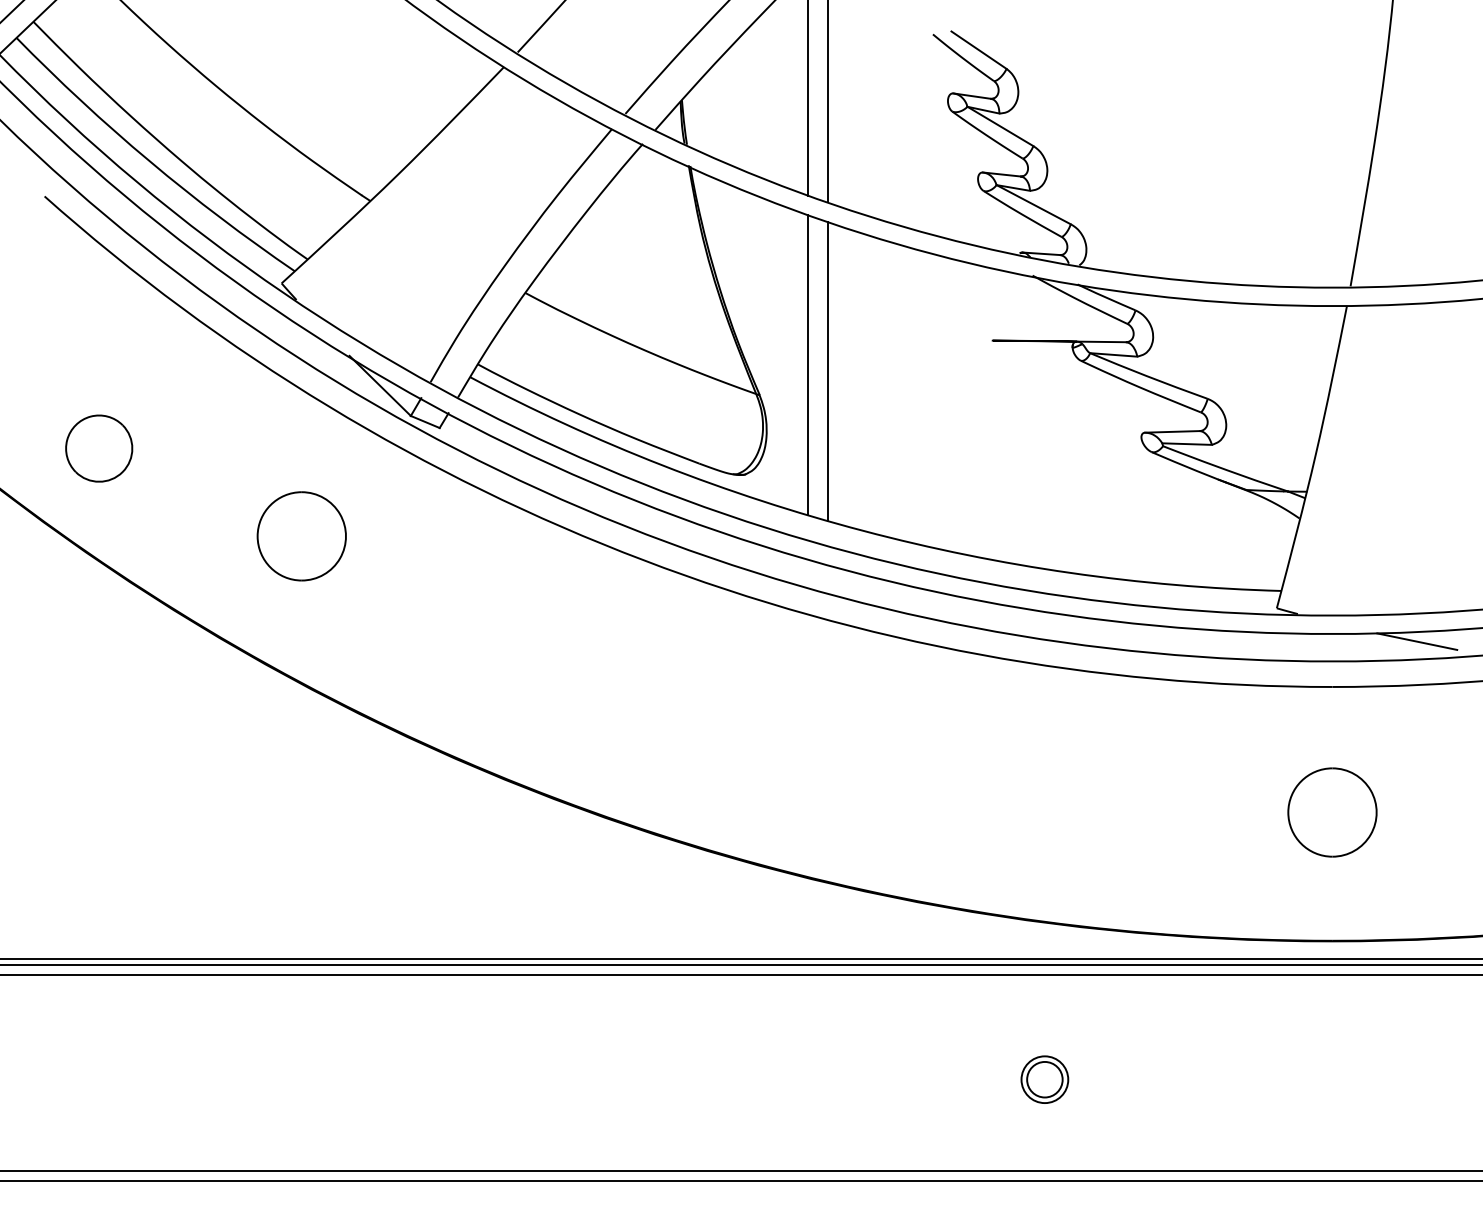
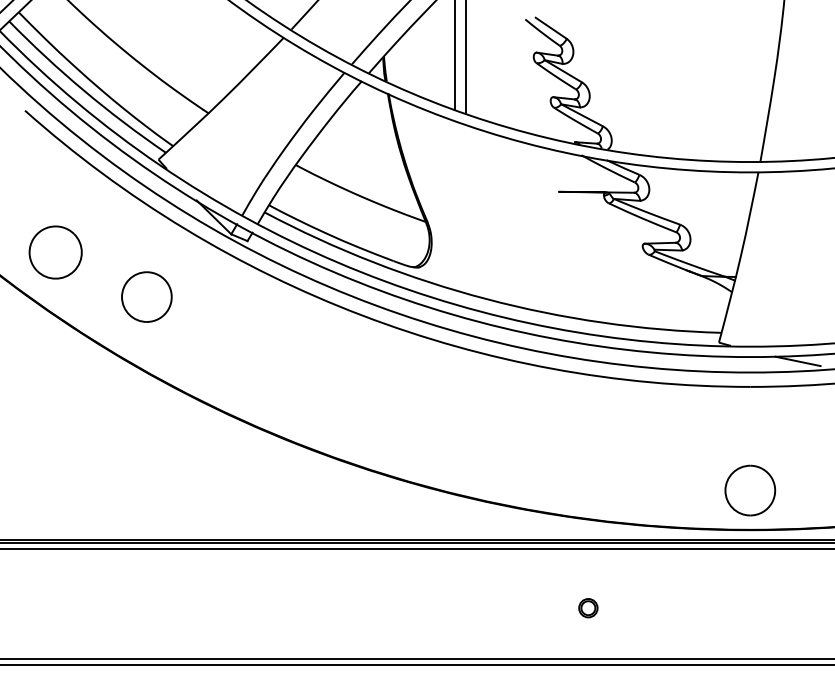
line: (808, 364) -> (455, 205), removed
line: (826, 370) -> (465, 208), removed
part: (98, 448) -> (55, 252), size x1.4
part: (301, 535) -> (146, 296), moved
part: (1332, 812) -> (750, 490), moved
part: (1045, 1080) -> (588, 608), size x0.7

